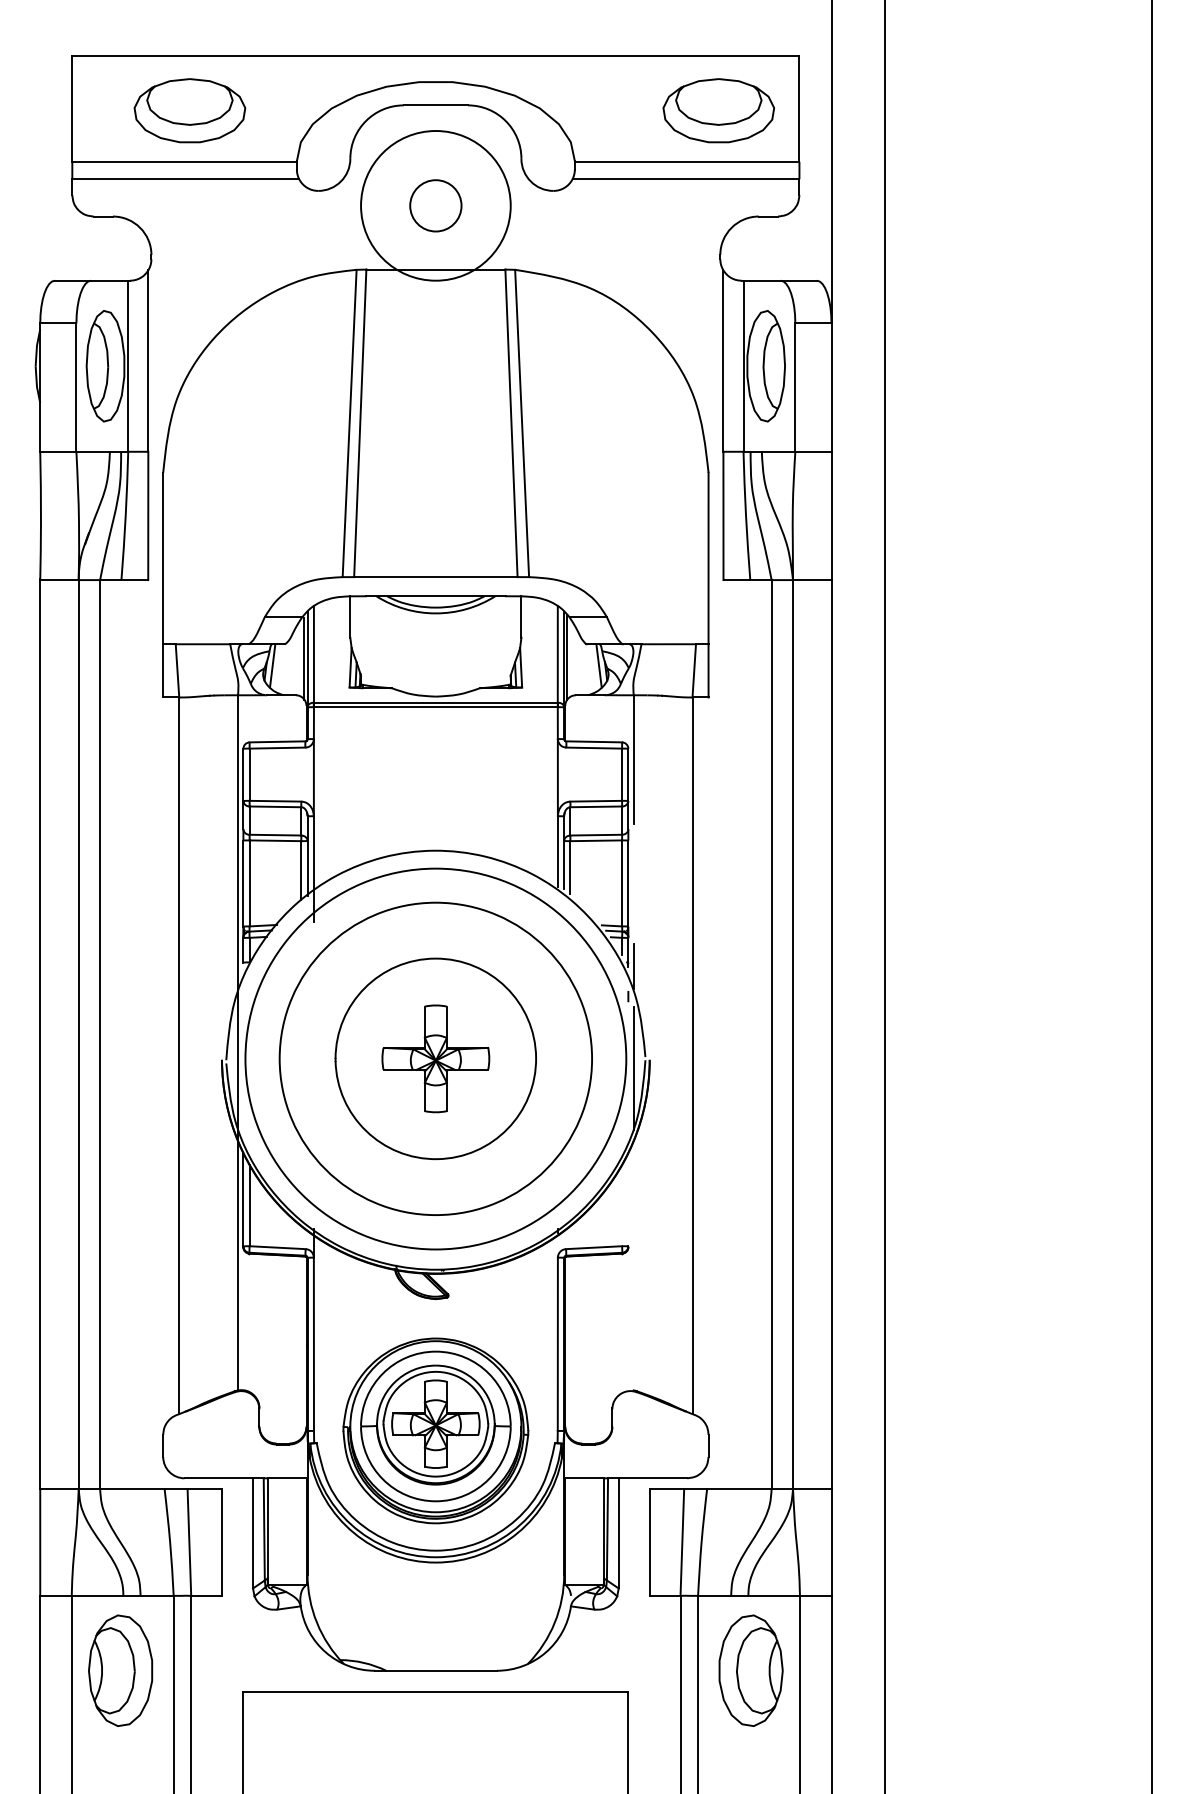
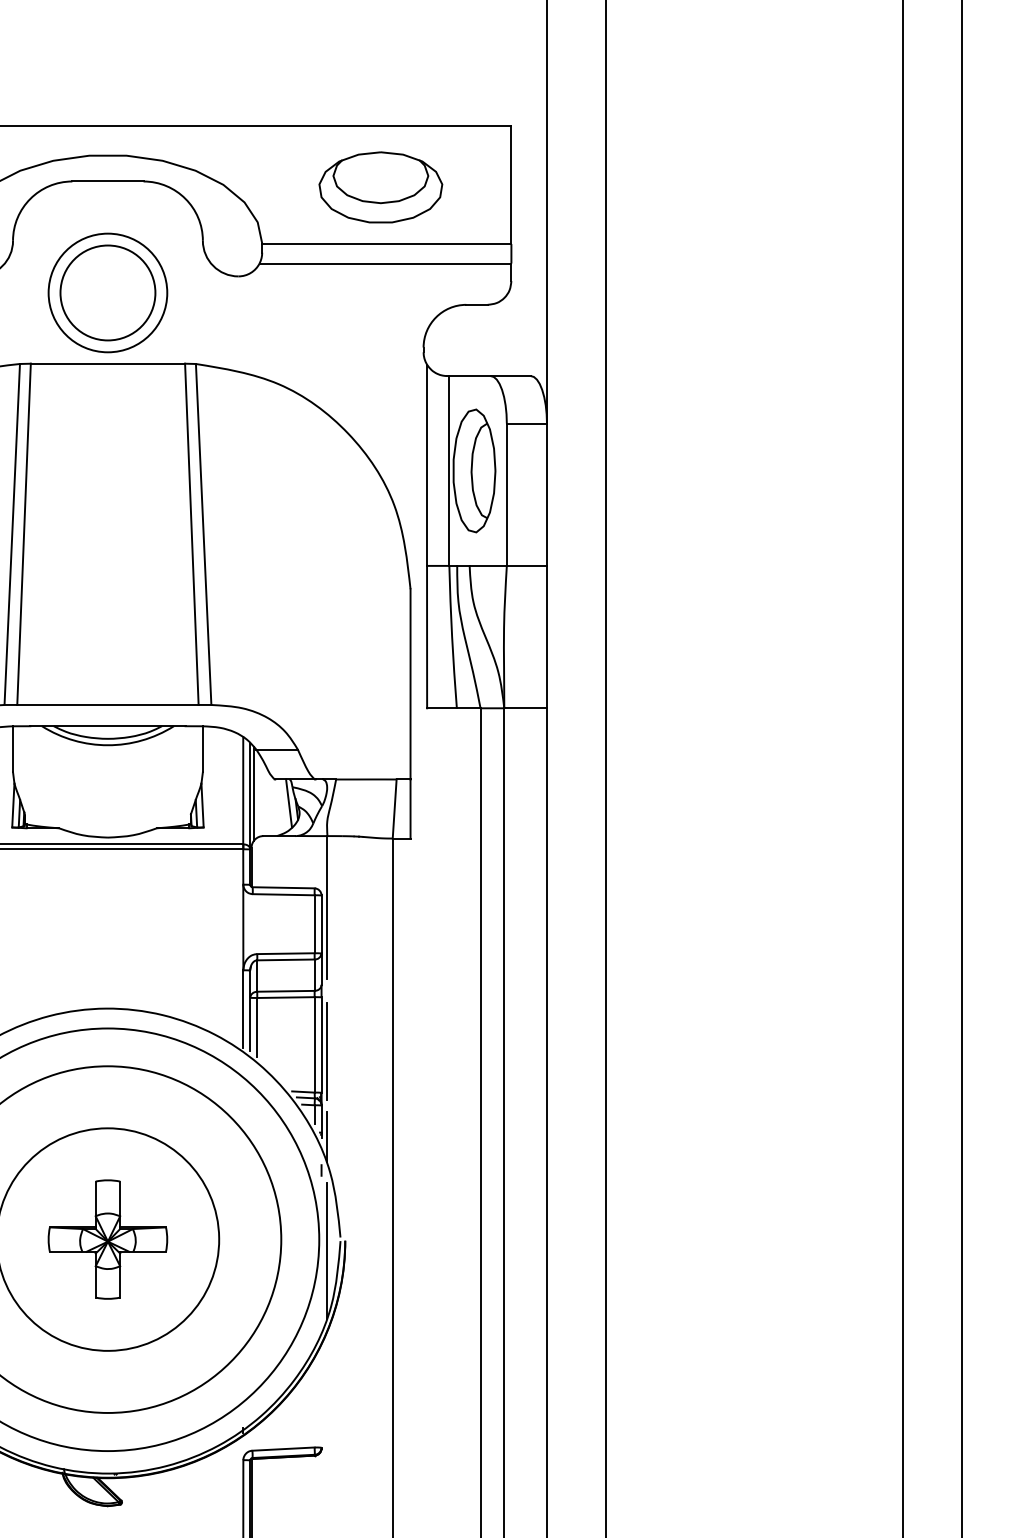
part: (718, 110) -> (380, 187), moved
circle: (435, 205) -> (107, 292), size x0.71
circle: (435, 205) -> (107, 292), size x1.67
line: (633, 889) -> (327, 1051), added

